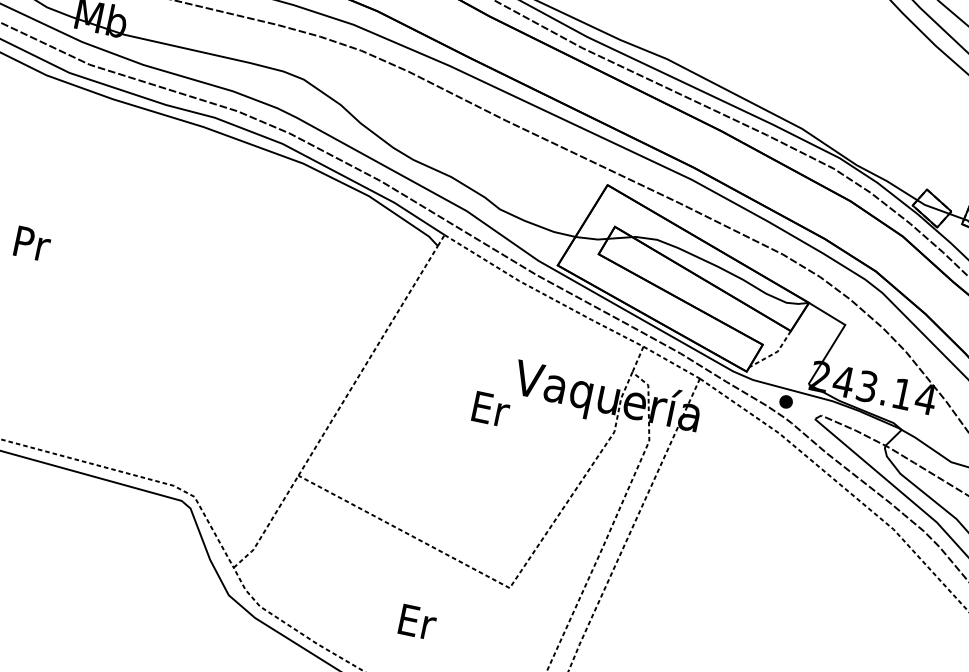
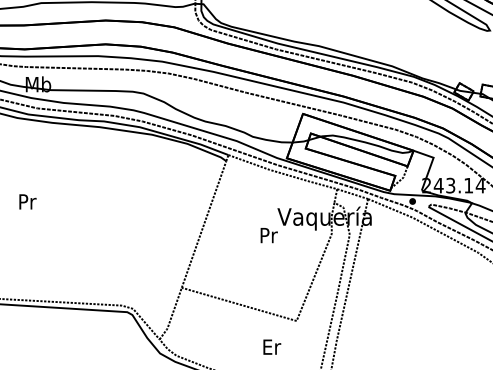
text: (491, 409) -> (269, 235), Er -> Pr
text: (418, 621) -> (272, 346), moved

